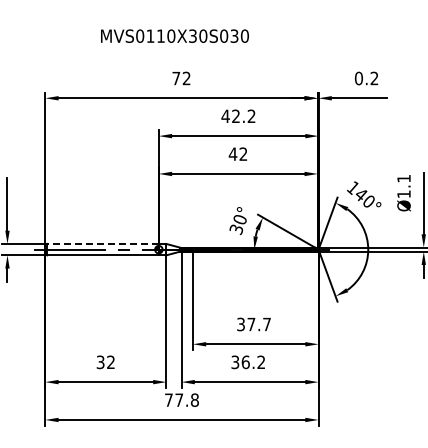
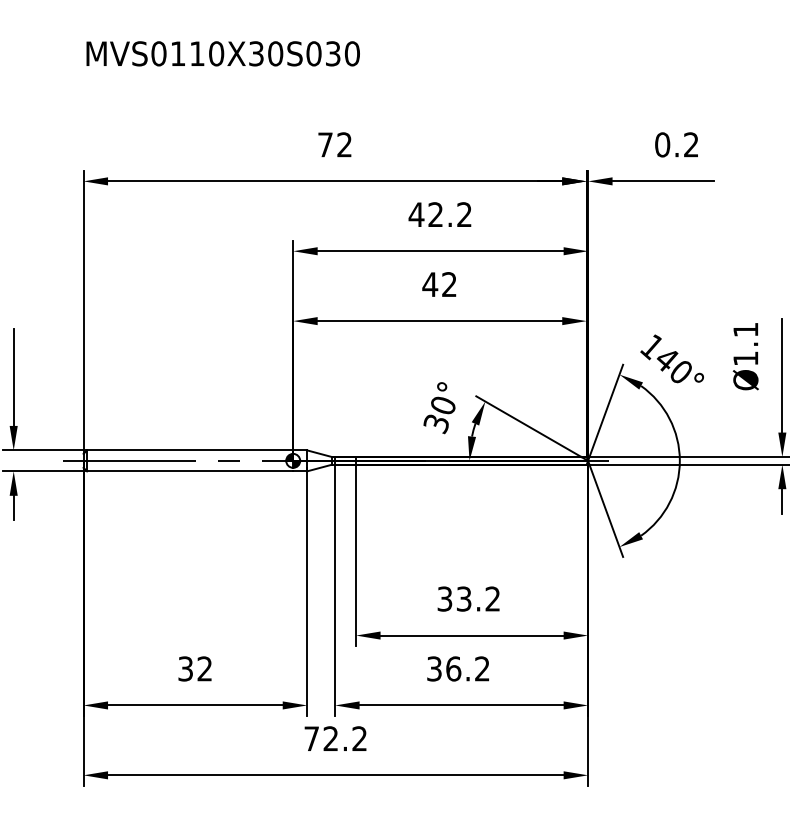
text: (174, 35) -> (222, 52), moved
line: (103, 243) -> (190, 449), dashed -> solid
text: (258, 324) -> (477, 599), 37.7 -> 33.2
text: (186, 399) -> (344, 737), 77.8 -> 72.2

